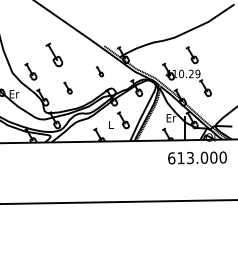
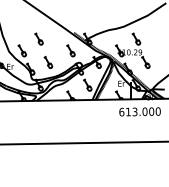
part: (54, 55) -> (38, 39), size x0.71
part: (99, 71) -> (70, 50), size x1.67
part: (67, 87) -> (48, 61), size x1.43

